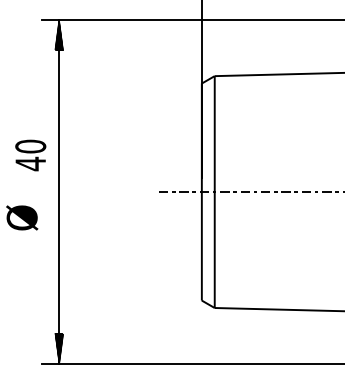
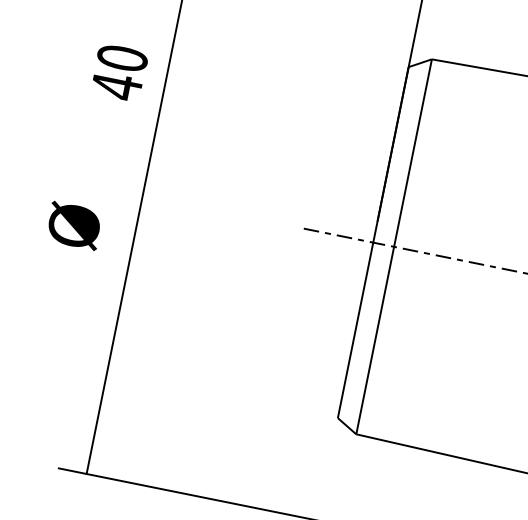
text: (30, 155) -> (119, 72), moved
hatch: (59, 348) -> (92, 449), removed

